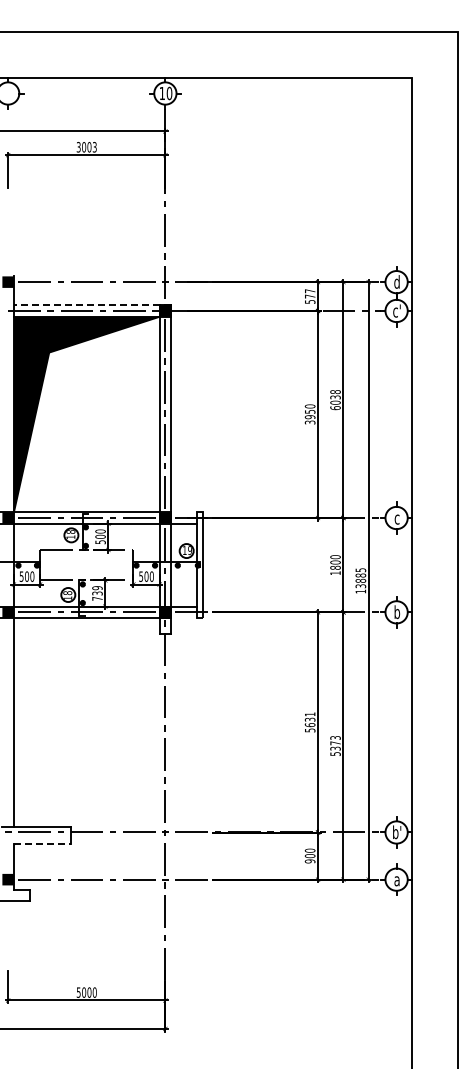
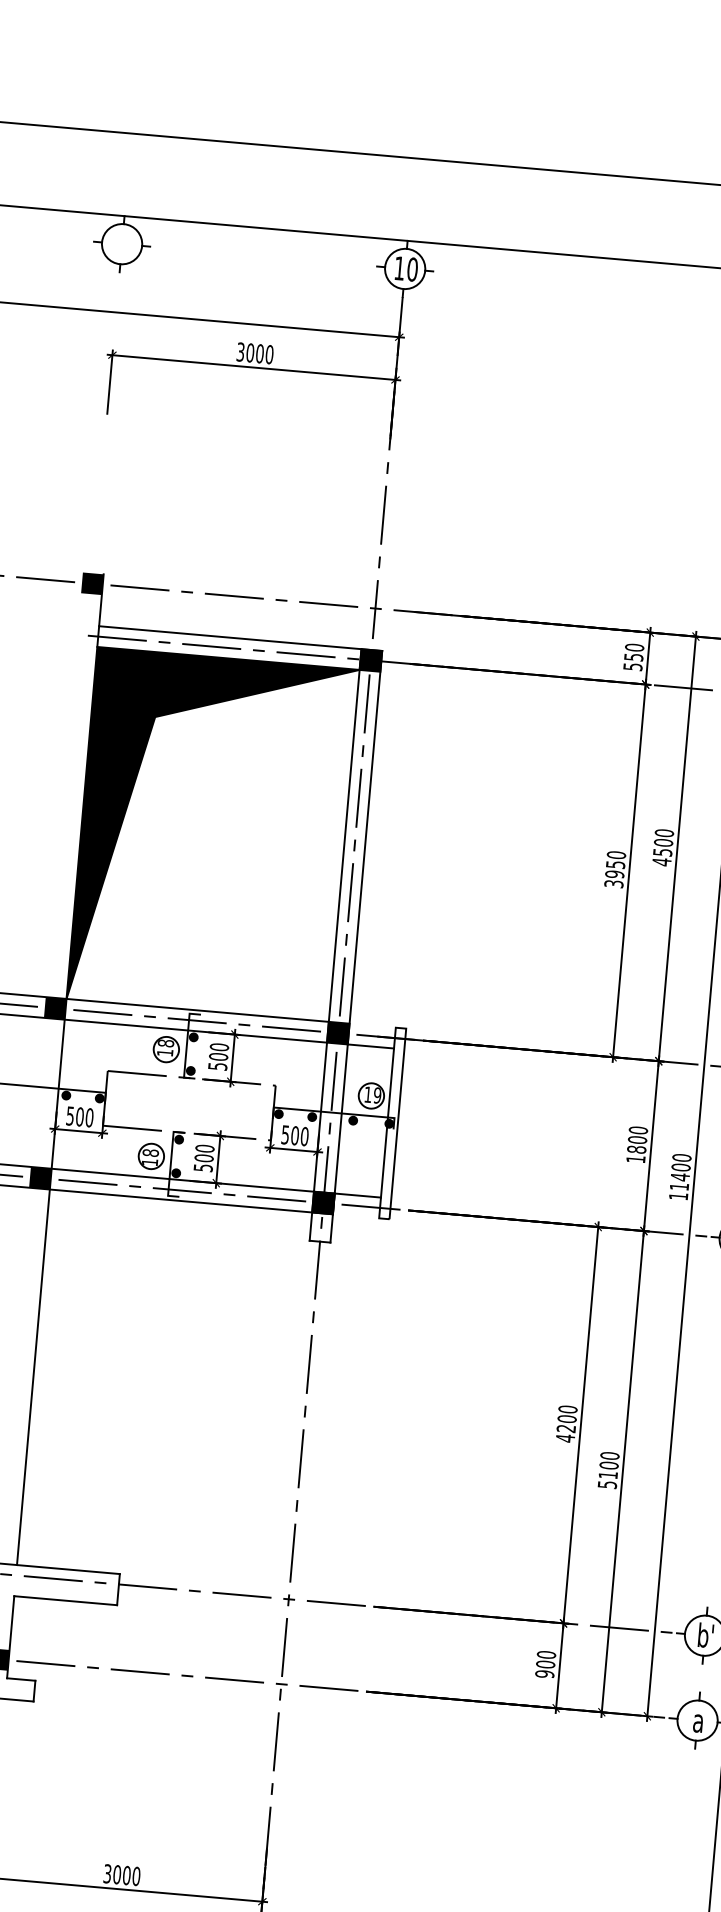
text: (94, 147) -> (269, 354), 3003 -> 3000
text: (309, 293) -> (633, 651), 577 -> 550
line: (92, 305) -> (240, 639), dashed -> solid
text: (335, 400) -> (663, 848), 6038 -> 4500
text: (360, 578) -> (680, 1172), 13885 -> 11400
text: (97, 593) -> (204, 1158), 739 -> 500
text: (309, 722) -> (565, 1423), 5631 -> 4200
text: (335, 742) -> (609, 1464), 5373 -> 5100
line: (42, 844) -> (65, 1601), dashed -> solid
text: (78, 991) -> (107, 1871), 5000 -> 3000

